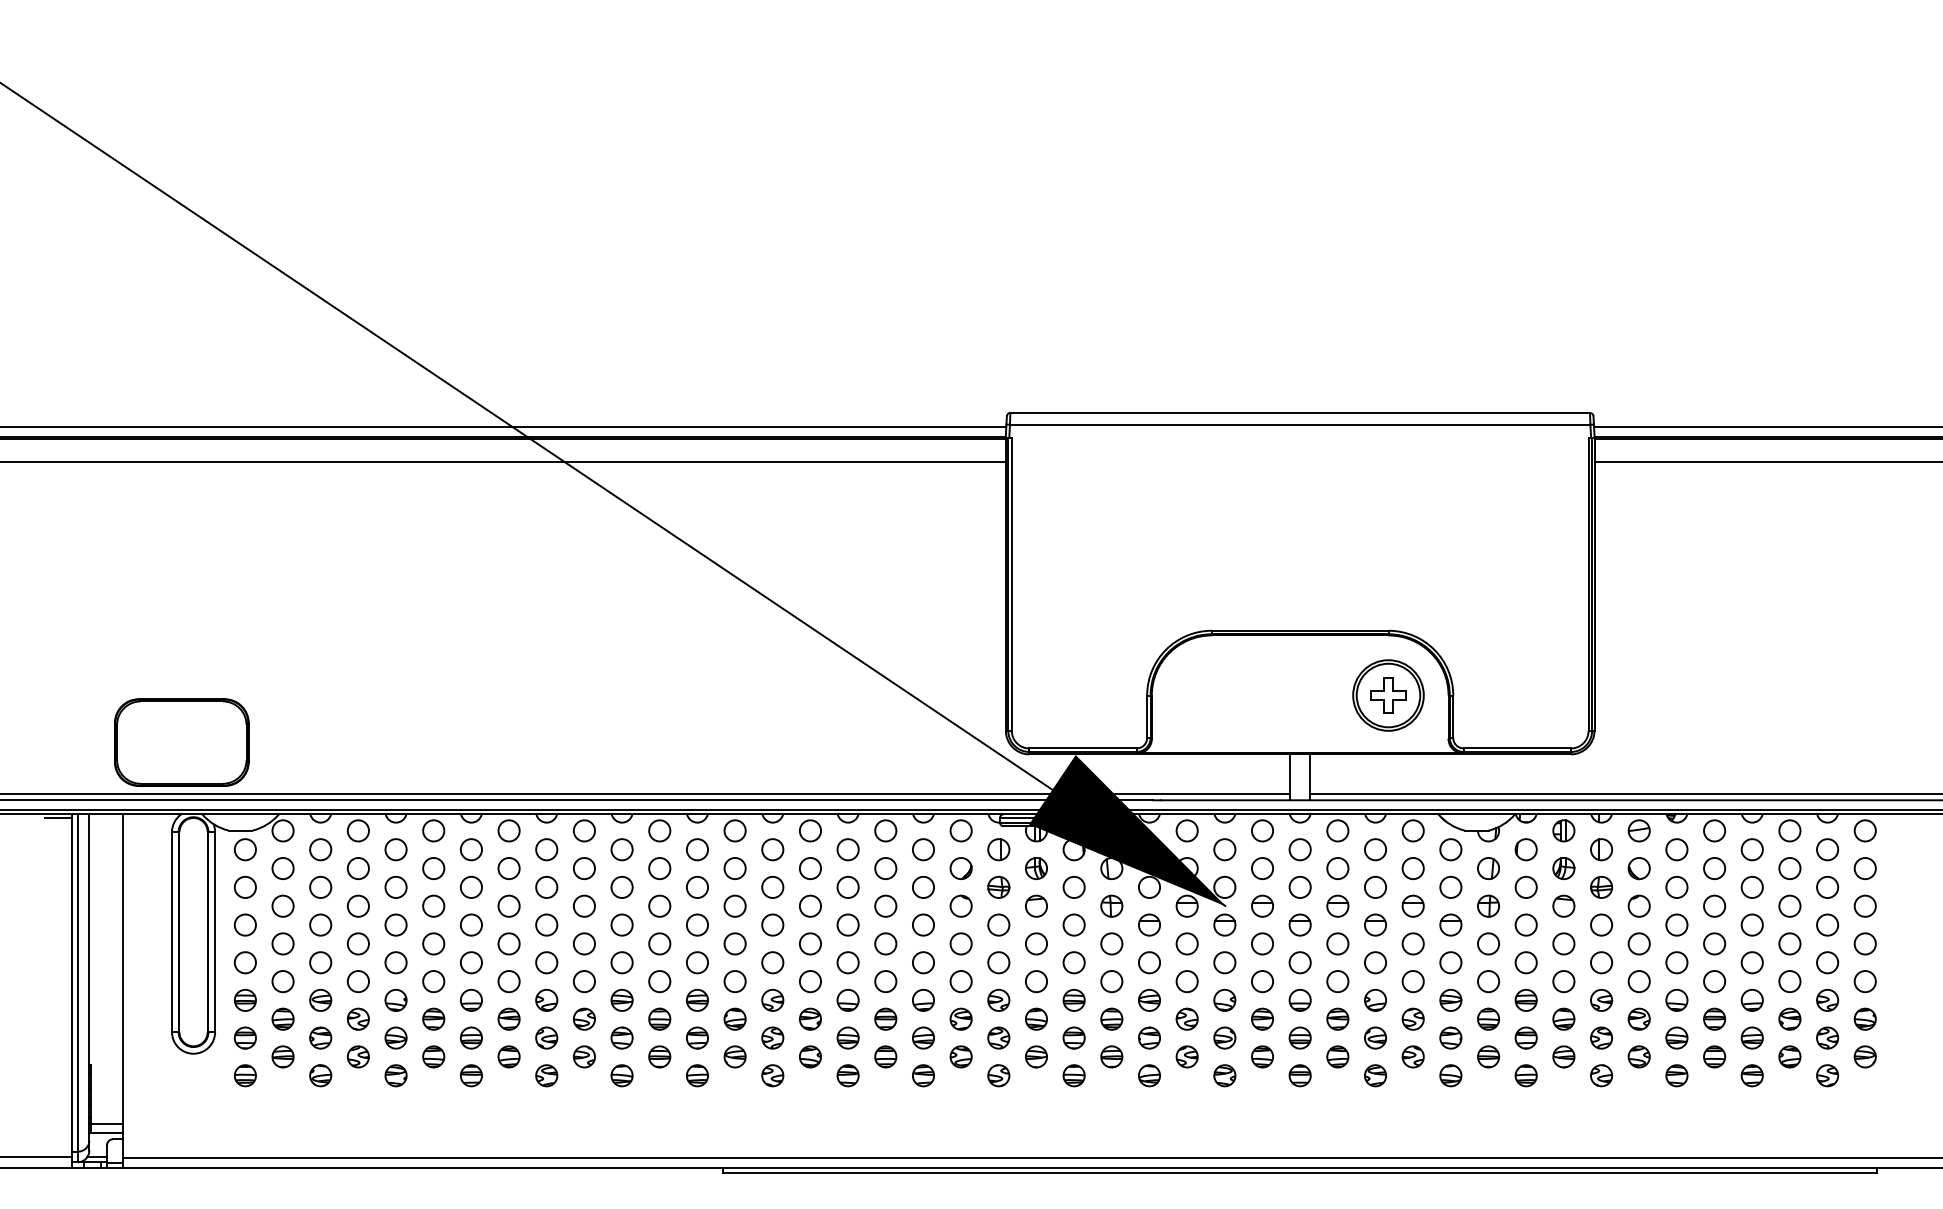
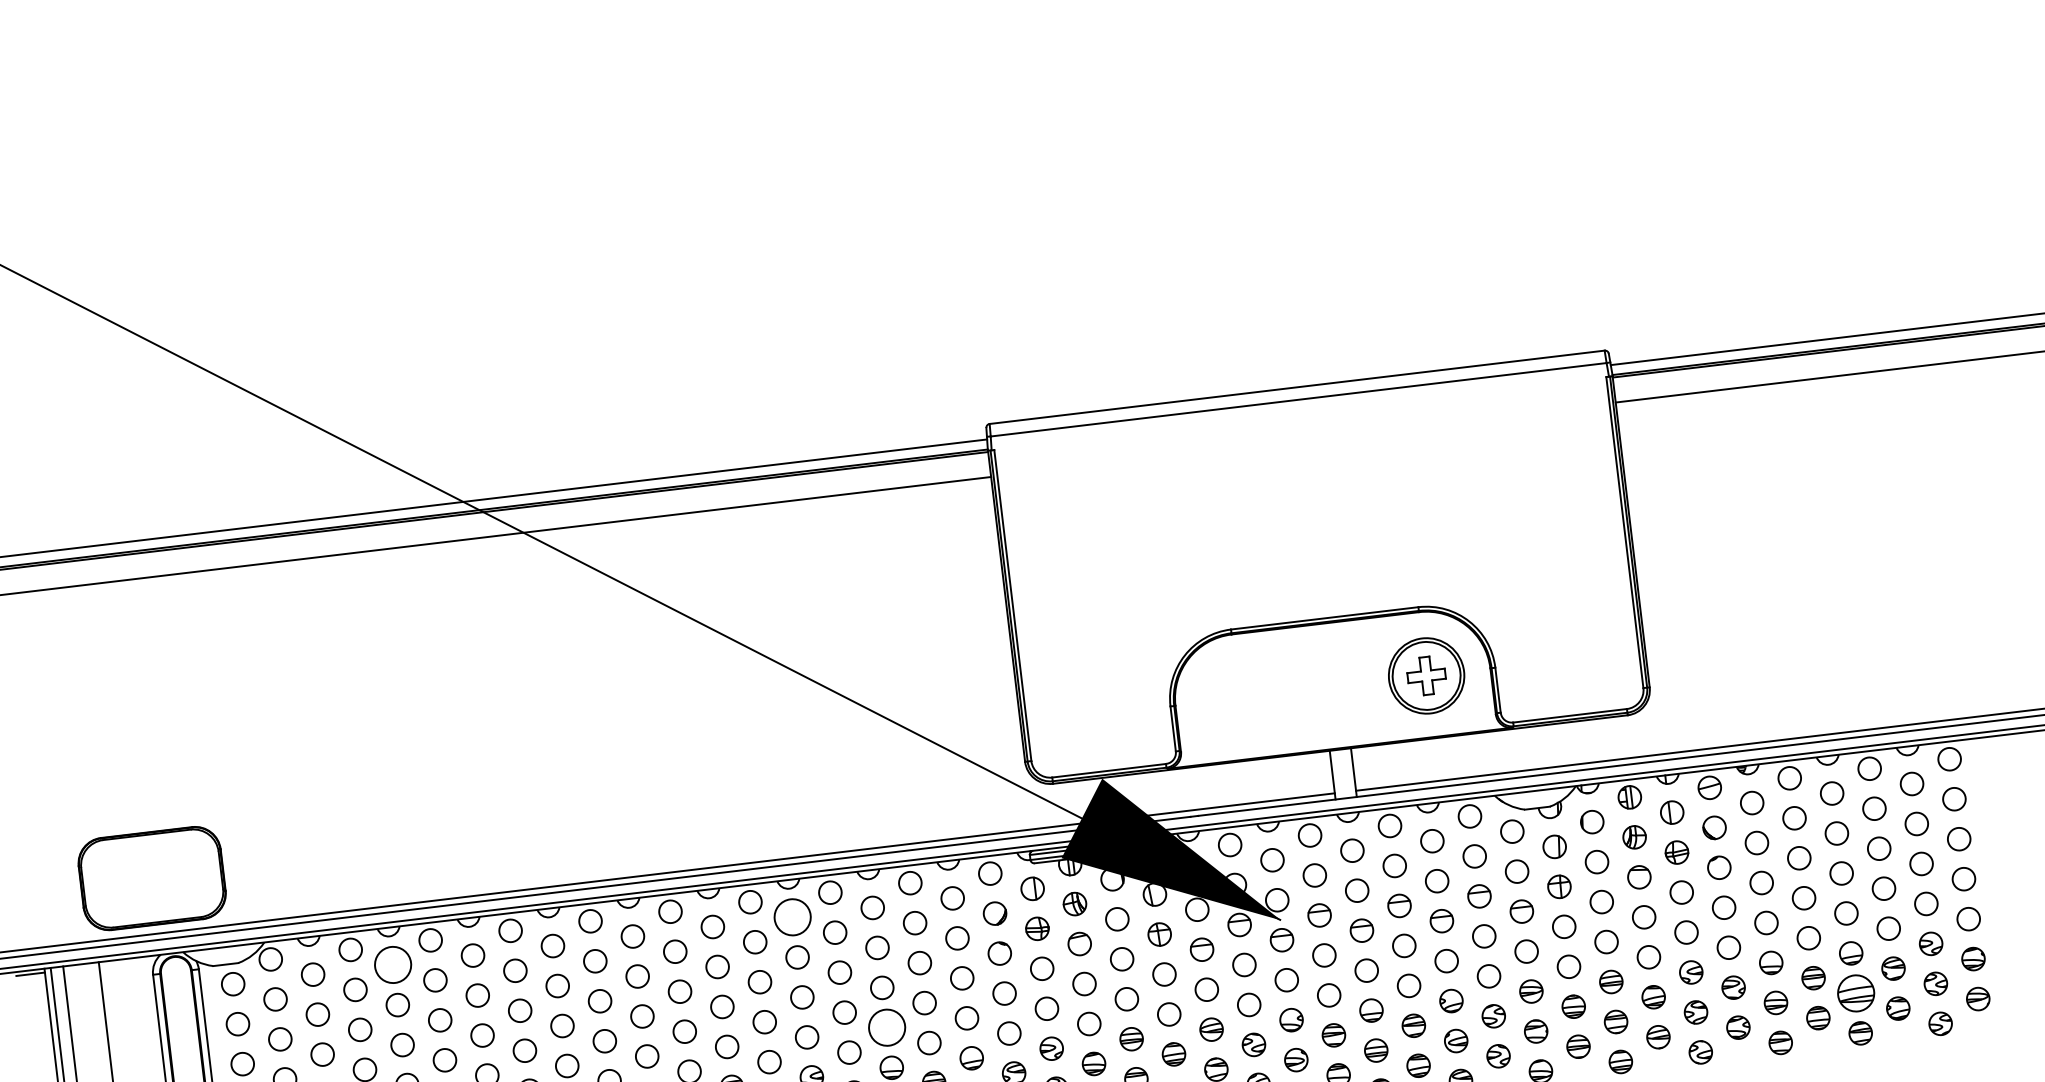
circle: (395, 849) -> (392, 964), size x1.6
circle: (772, 849) -> (792, 917), size x1.6
circle: (847, 962) -> (886, 1027), size x1.6
part: (1751, 1037) -> (1855, 992), size x1.6

